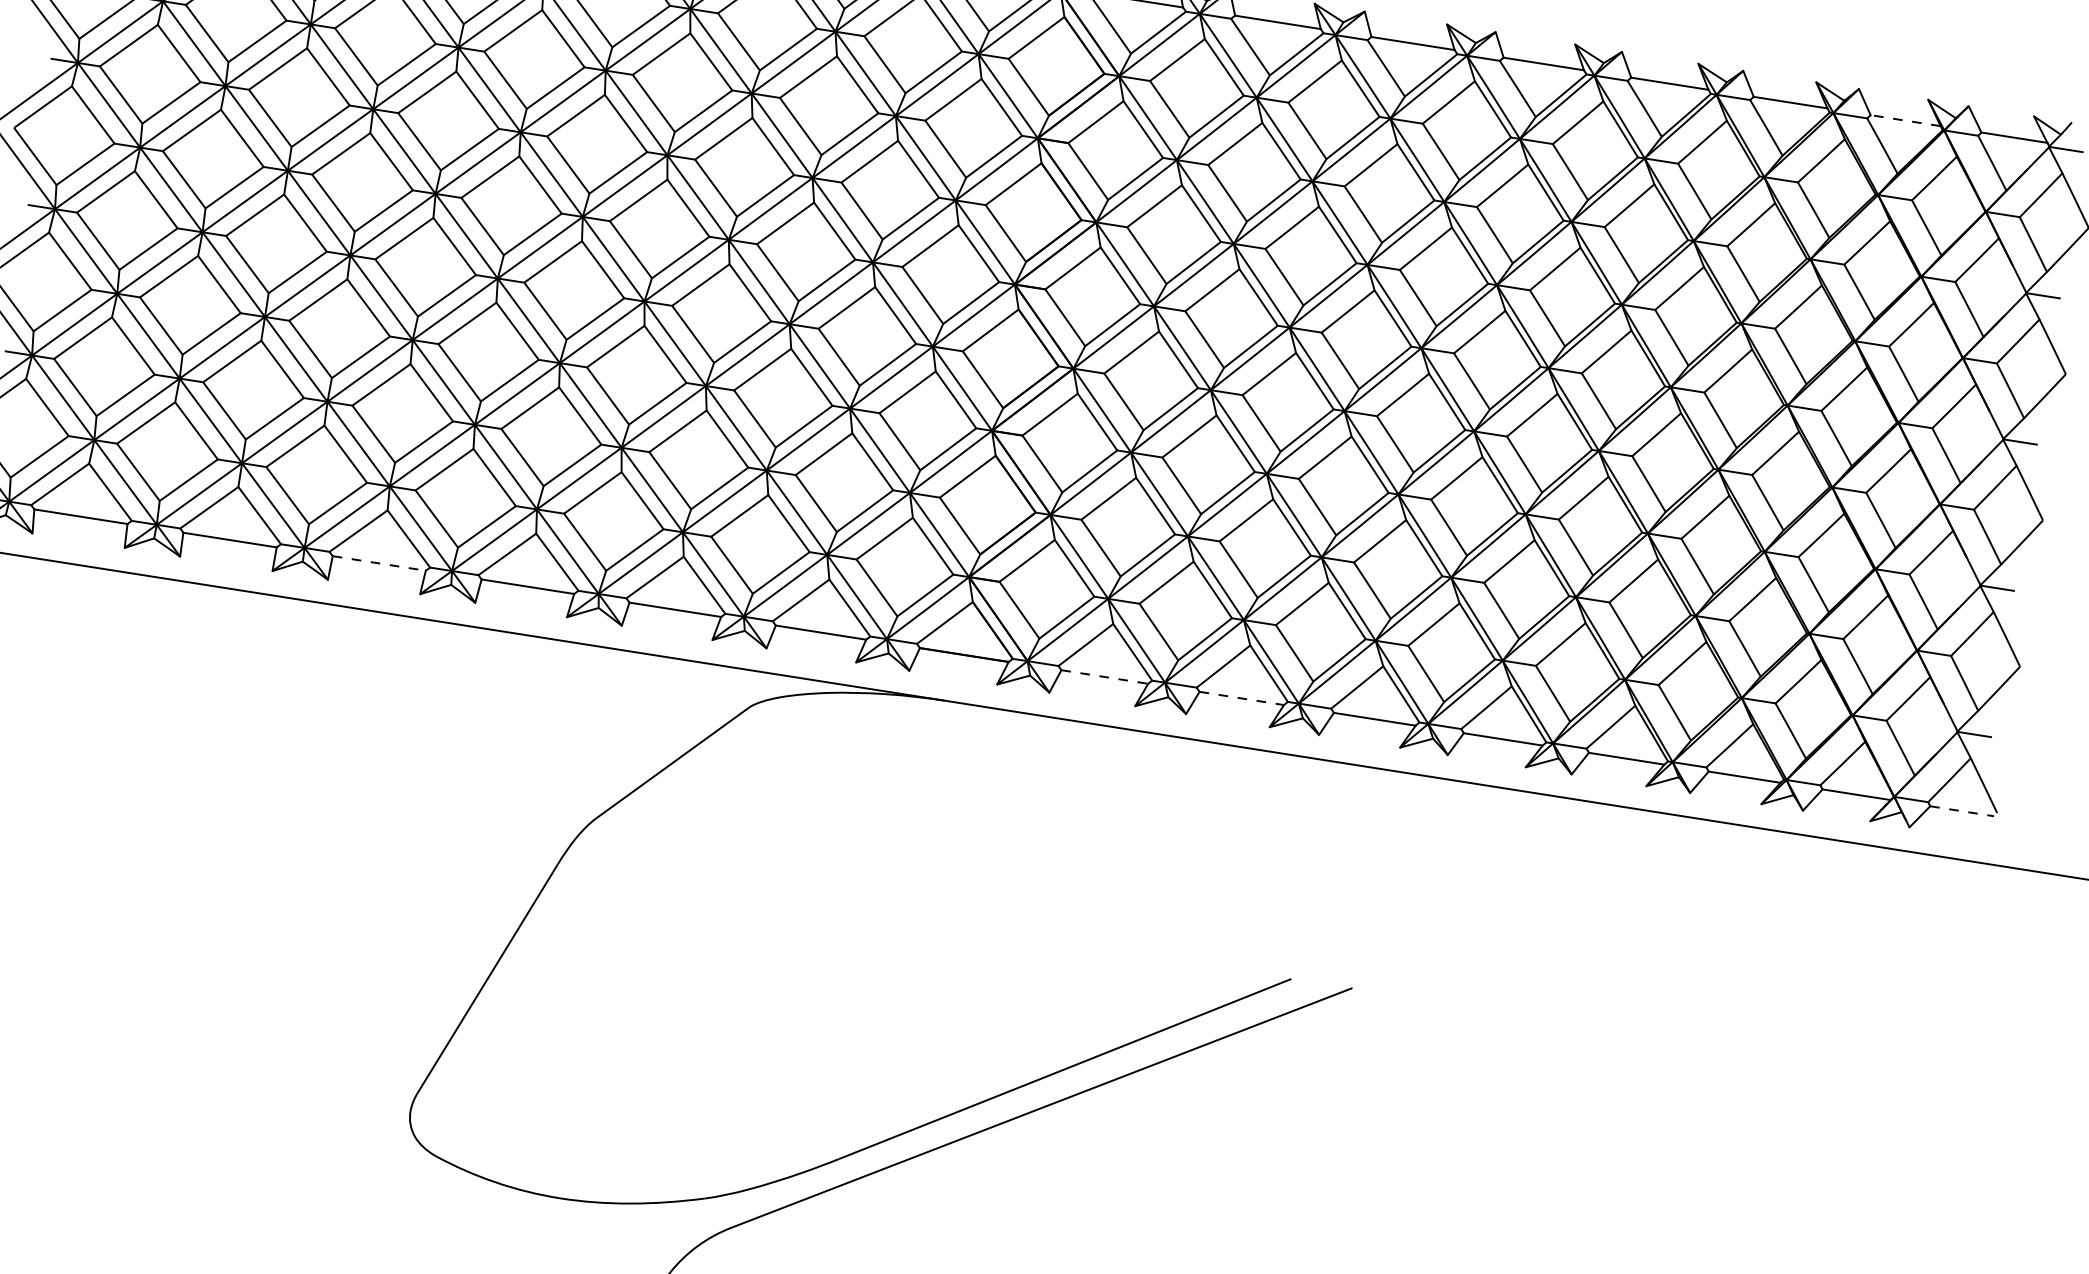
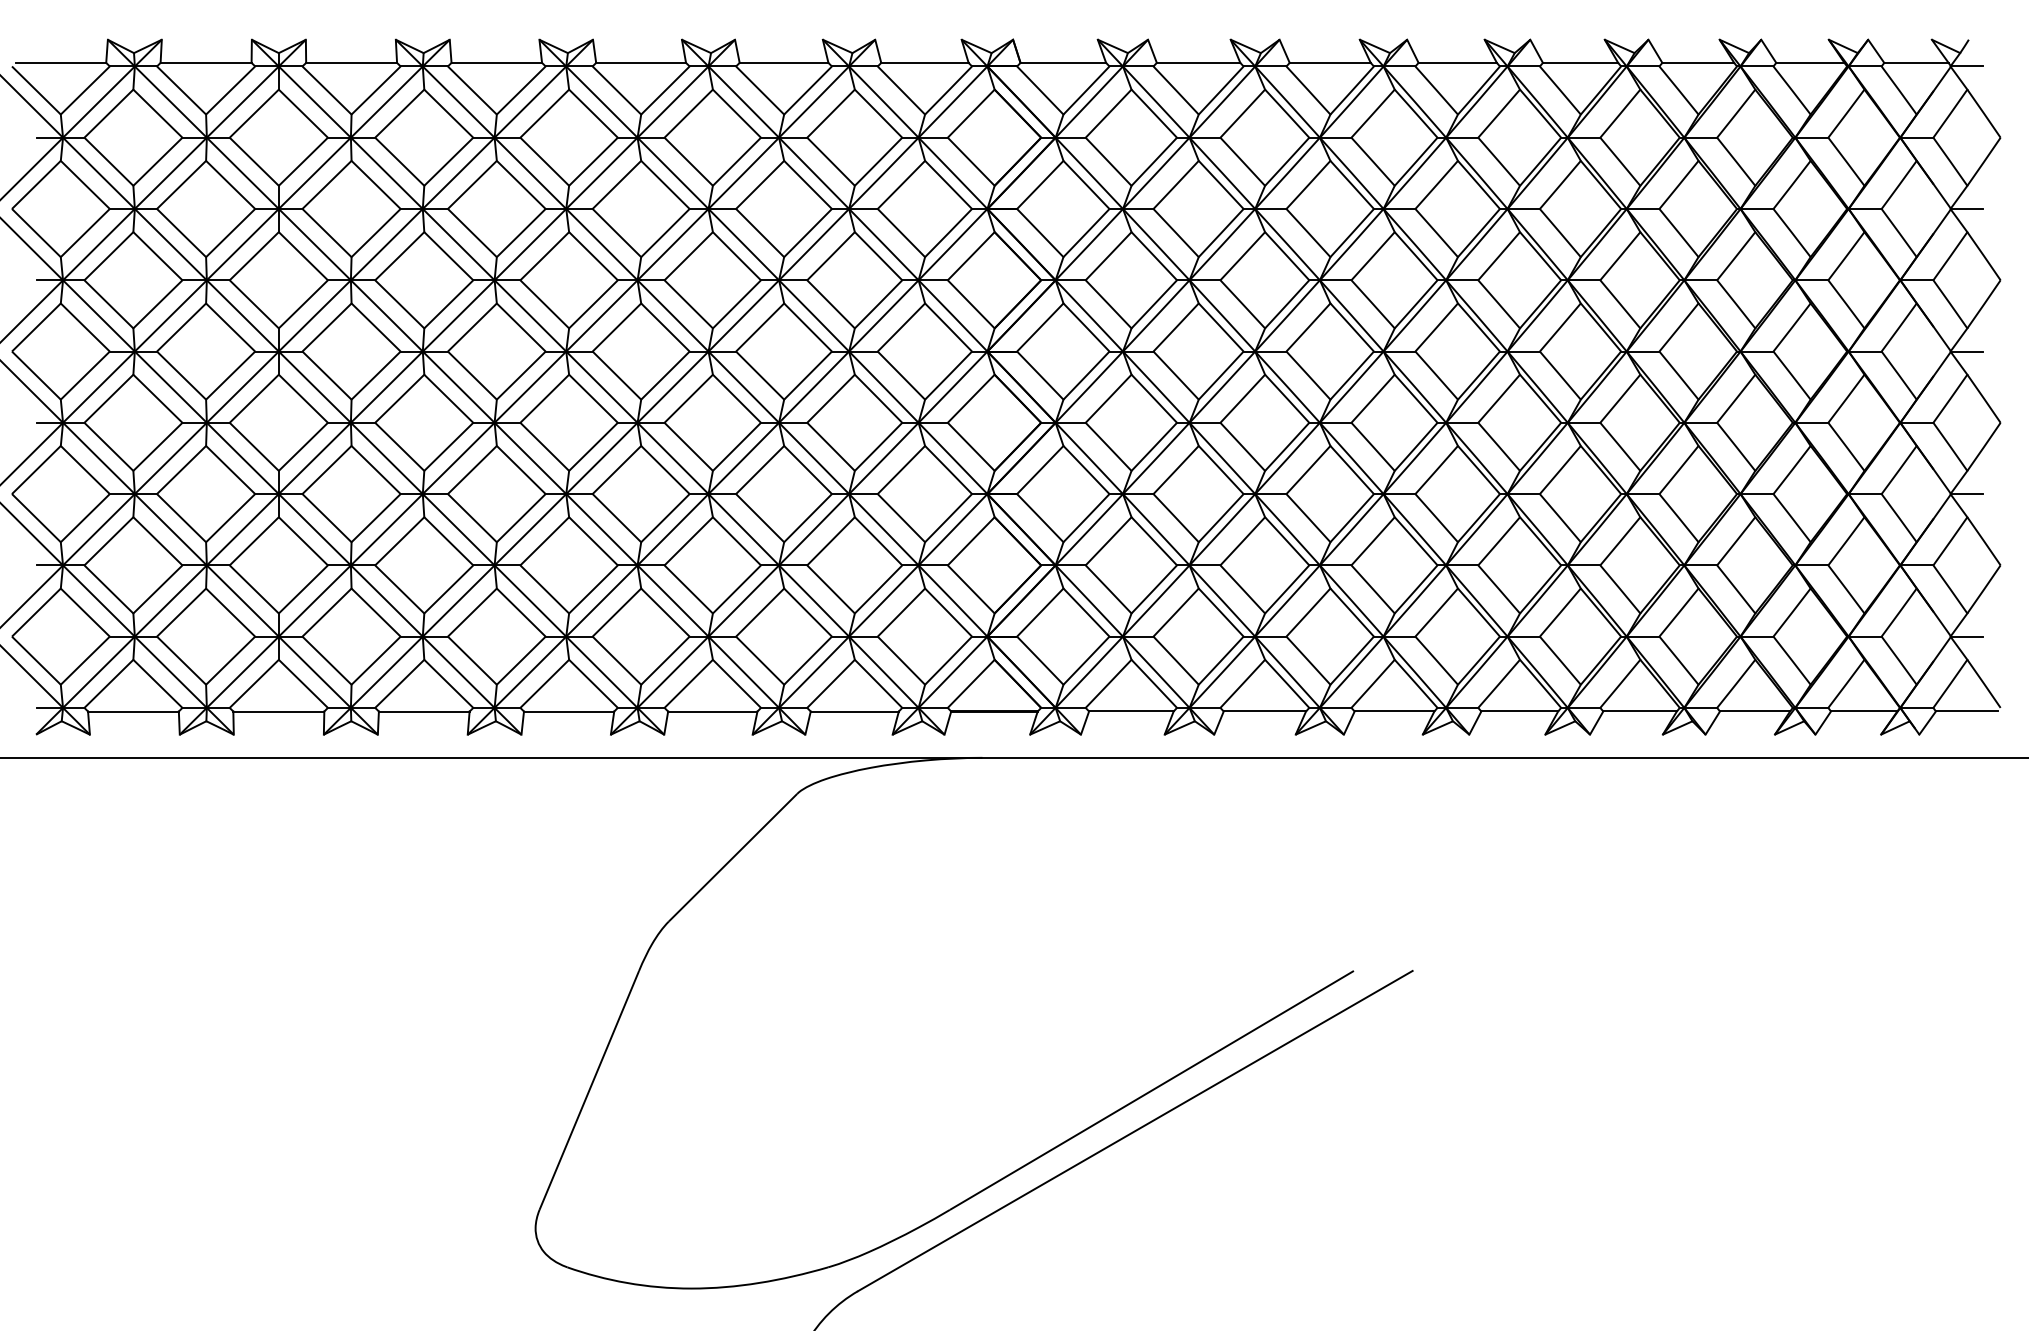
line: (1904, 120) -> (1809, 62), dashed -> solid
line: (379, 563) -> (424, 711), dashed -> solid
line: (1104, 677) -> (1131, 711), dashed -> solid
line: (1242, 698) -> (1265, 711), dashed -> solid
line: (1962, 811) -> (1967, 711), dashed -> solid

